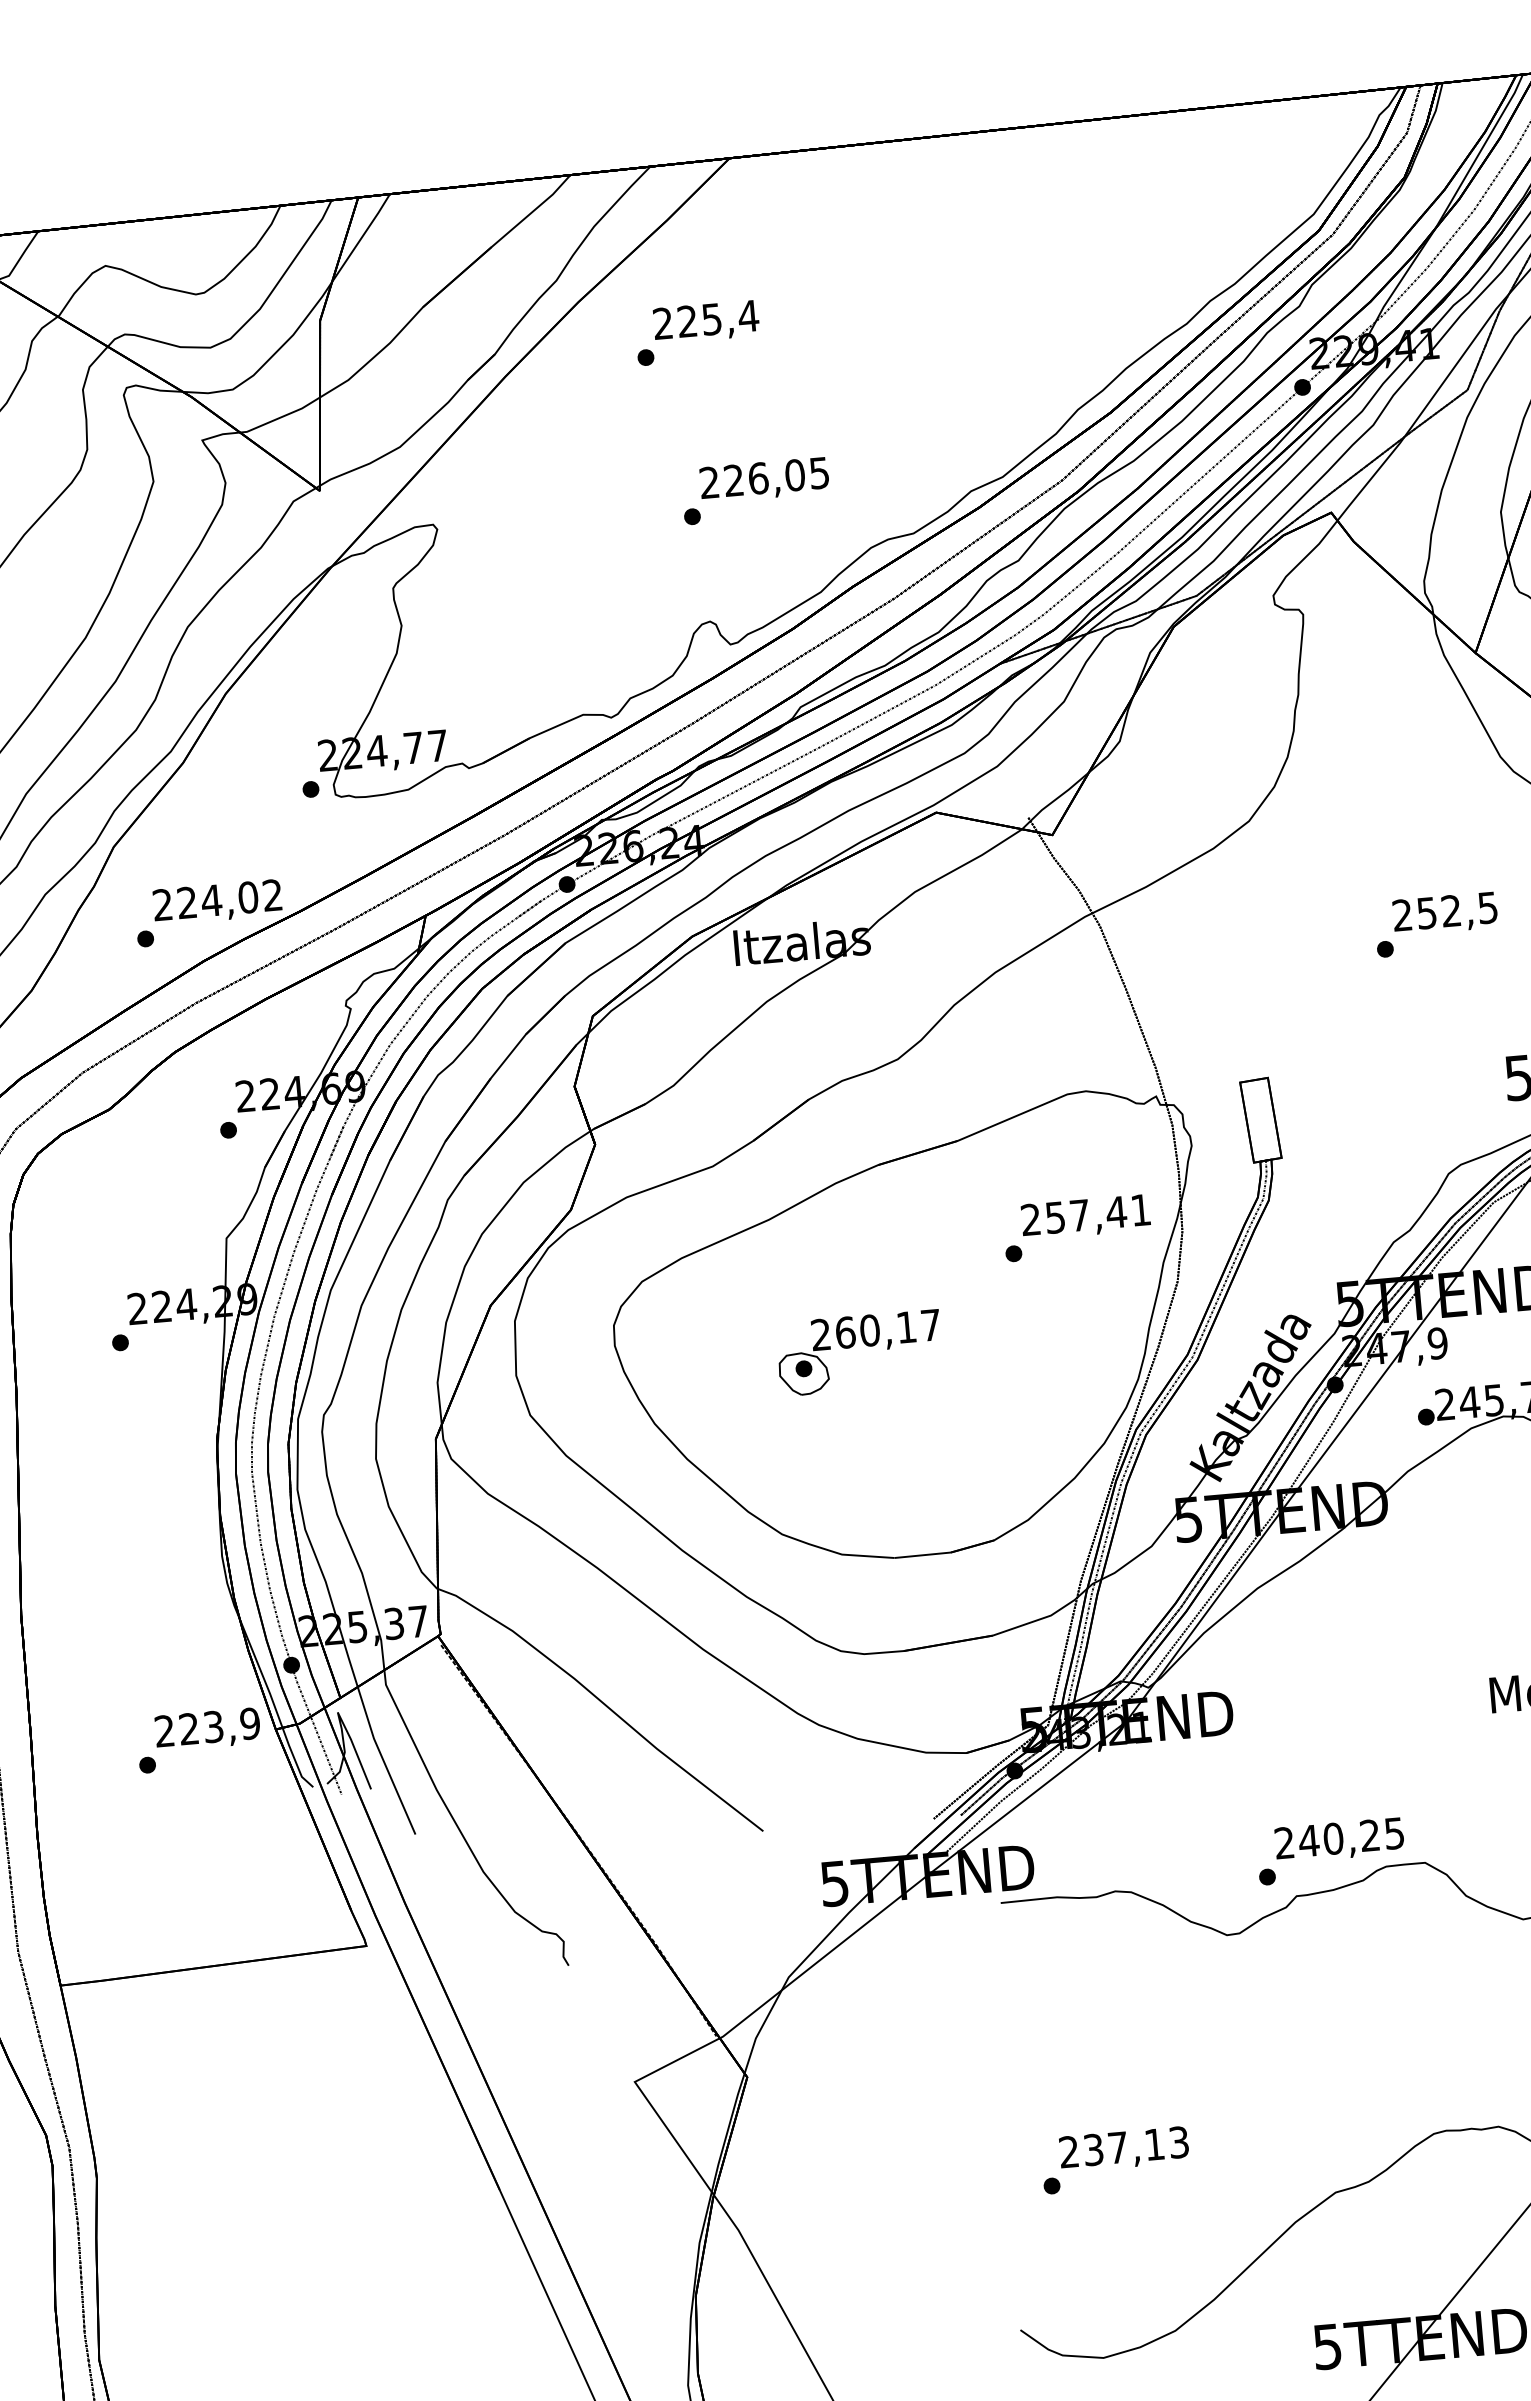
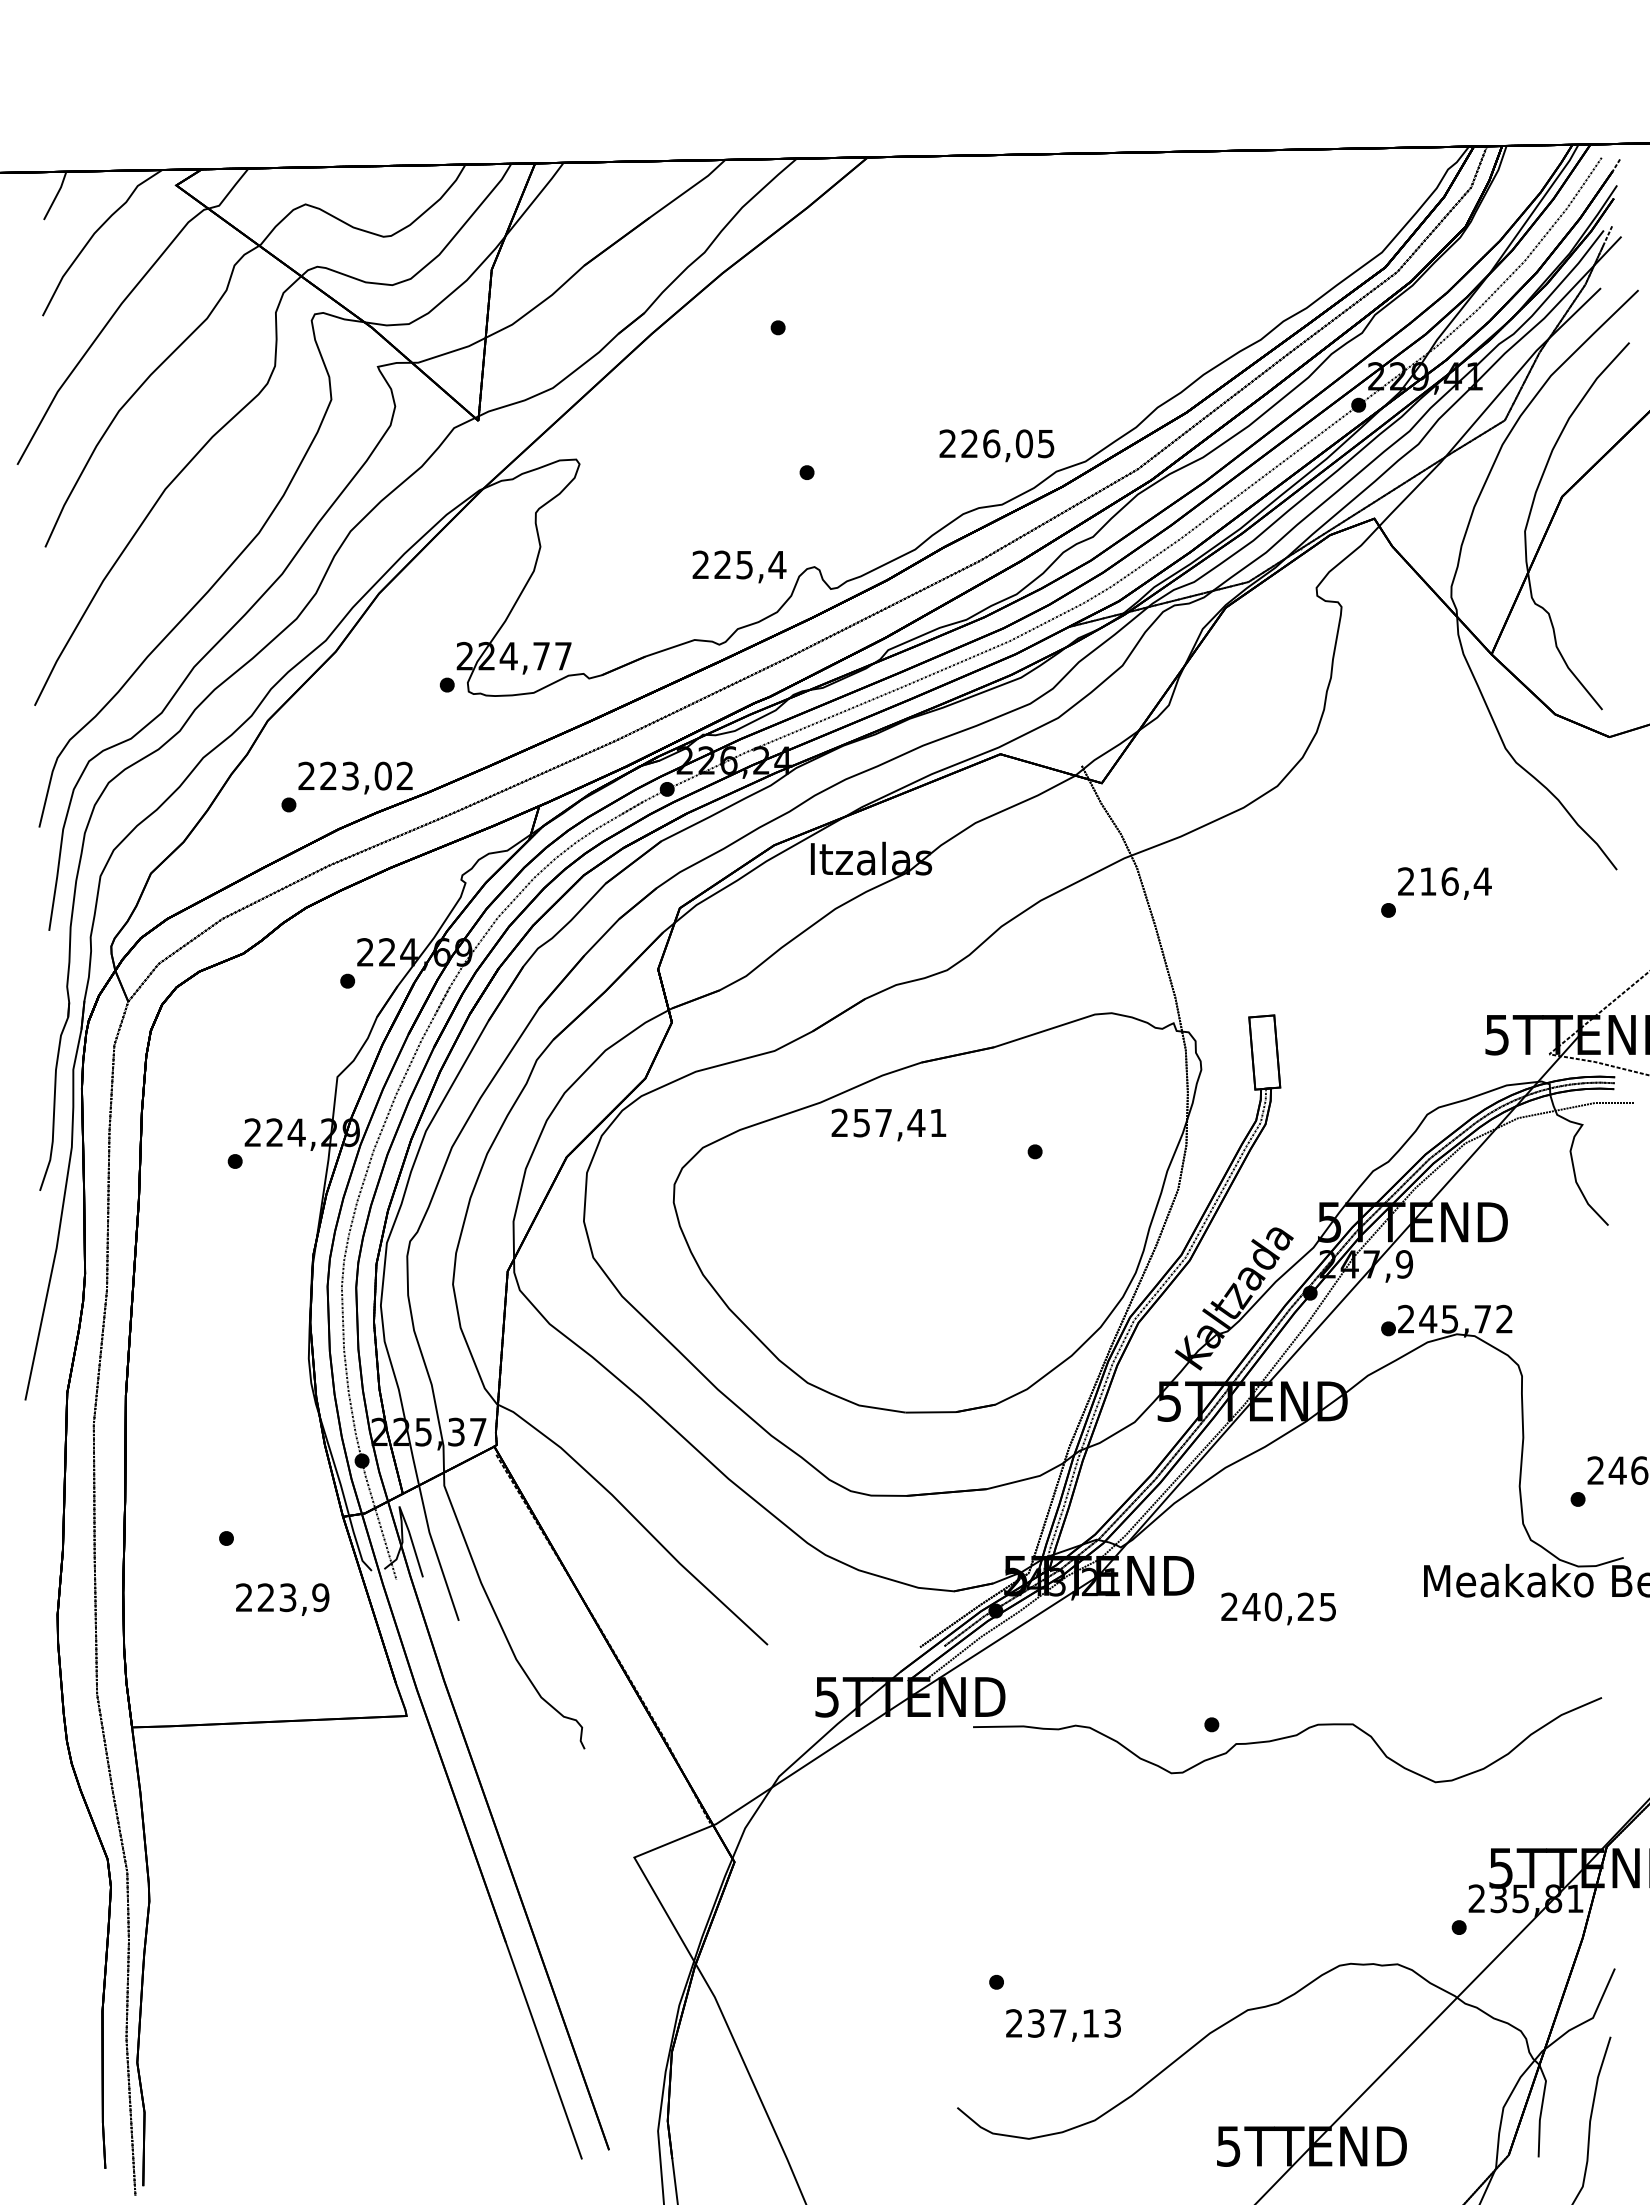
text: (706, 321) -> (739, 566), moved
text: (764, 479) -> (996, 445), moved
text: (211, 899) -> (350, 775), 224,02 -> 223,02
text: (1457, 910) -> (1455, 881), 252,5 -> 216,4
text: (1085, 1216) -> (888, 1124), moved
part: (853, 1346) -> (885, 1221), removed
text: (207, 1729) -> (282, 1599), moved
text: (1339, 1840) -> (1278, 1608), moved
text: (1124, 2149) -> (1063, 2025), moved

